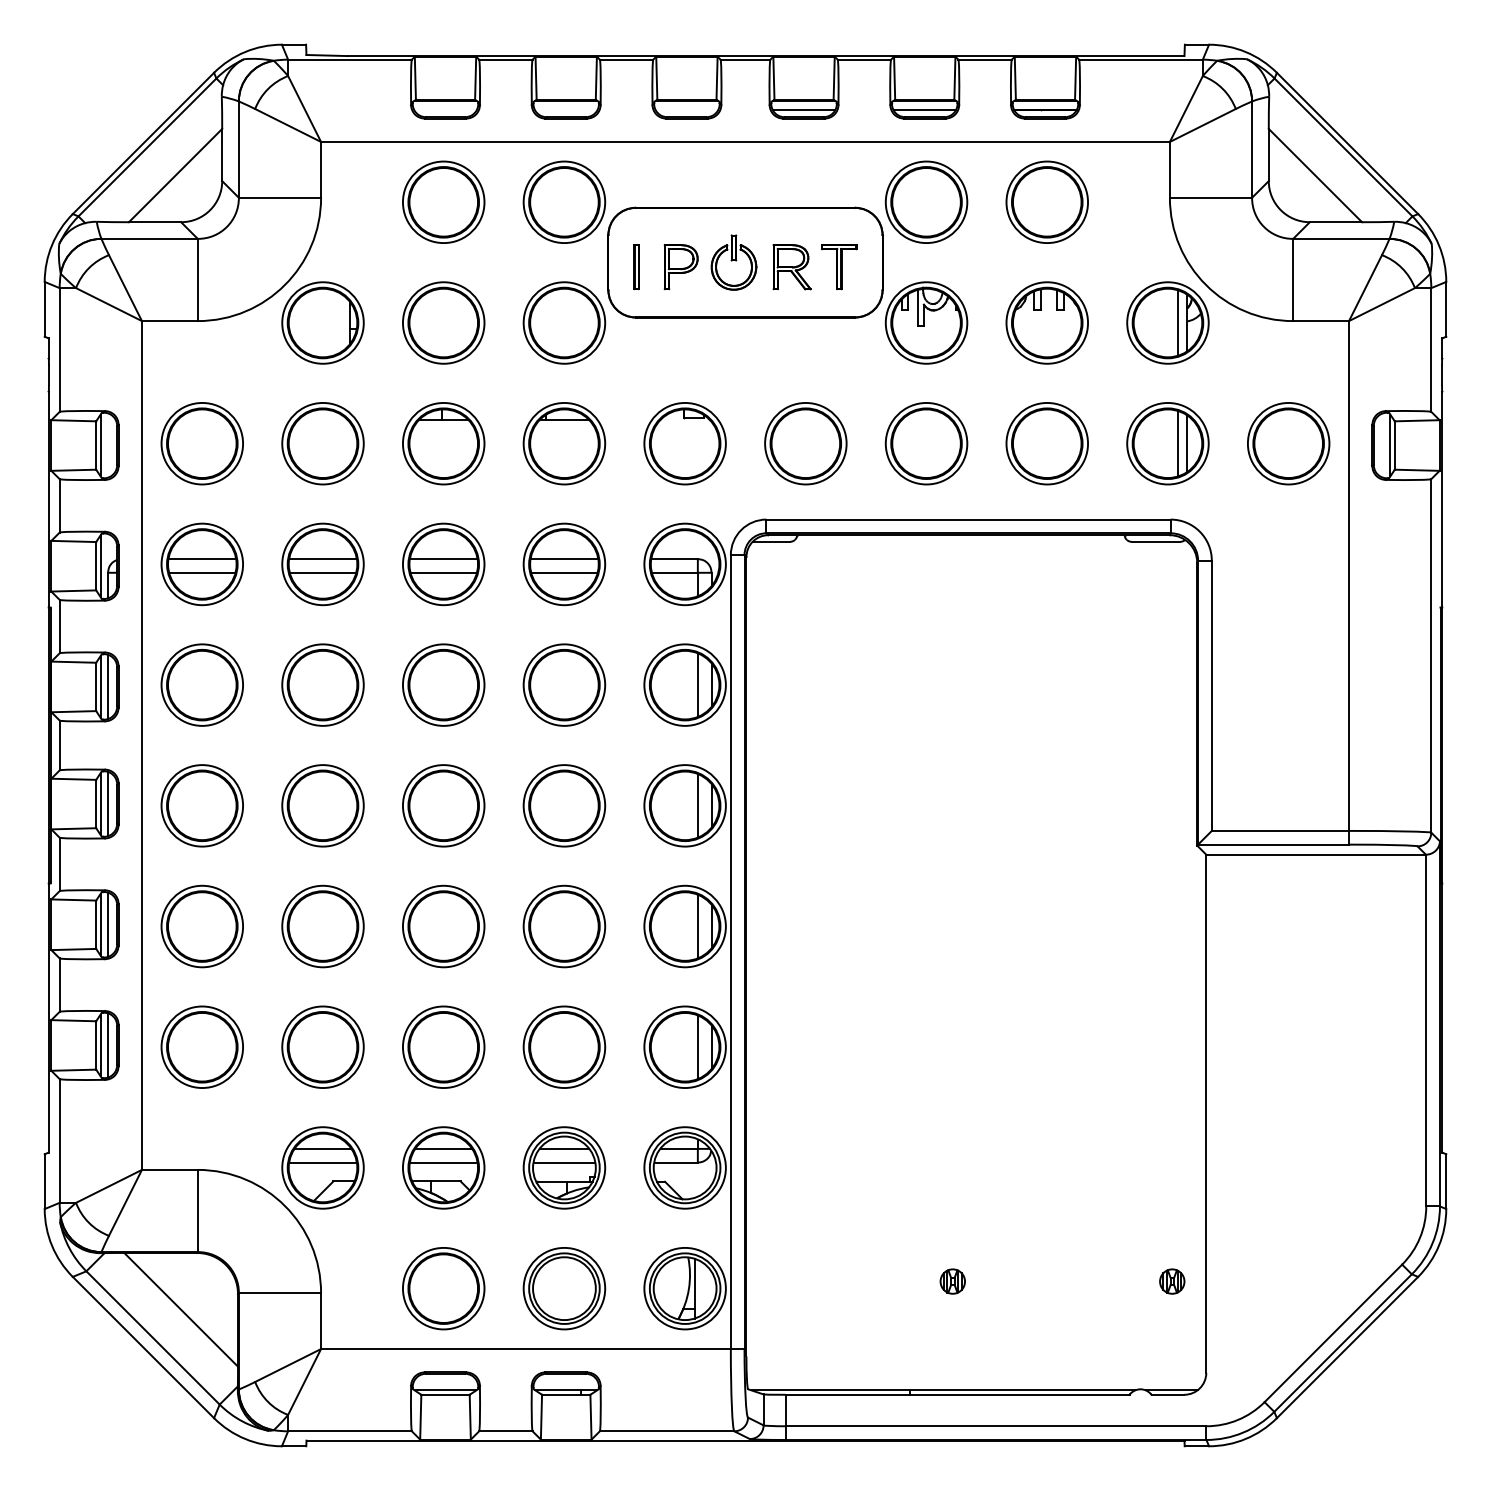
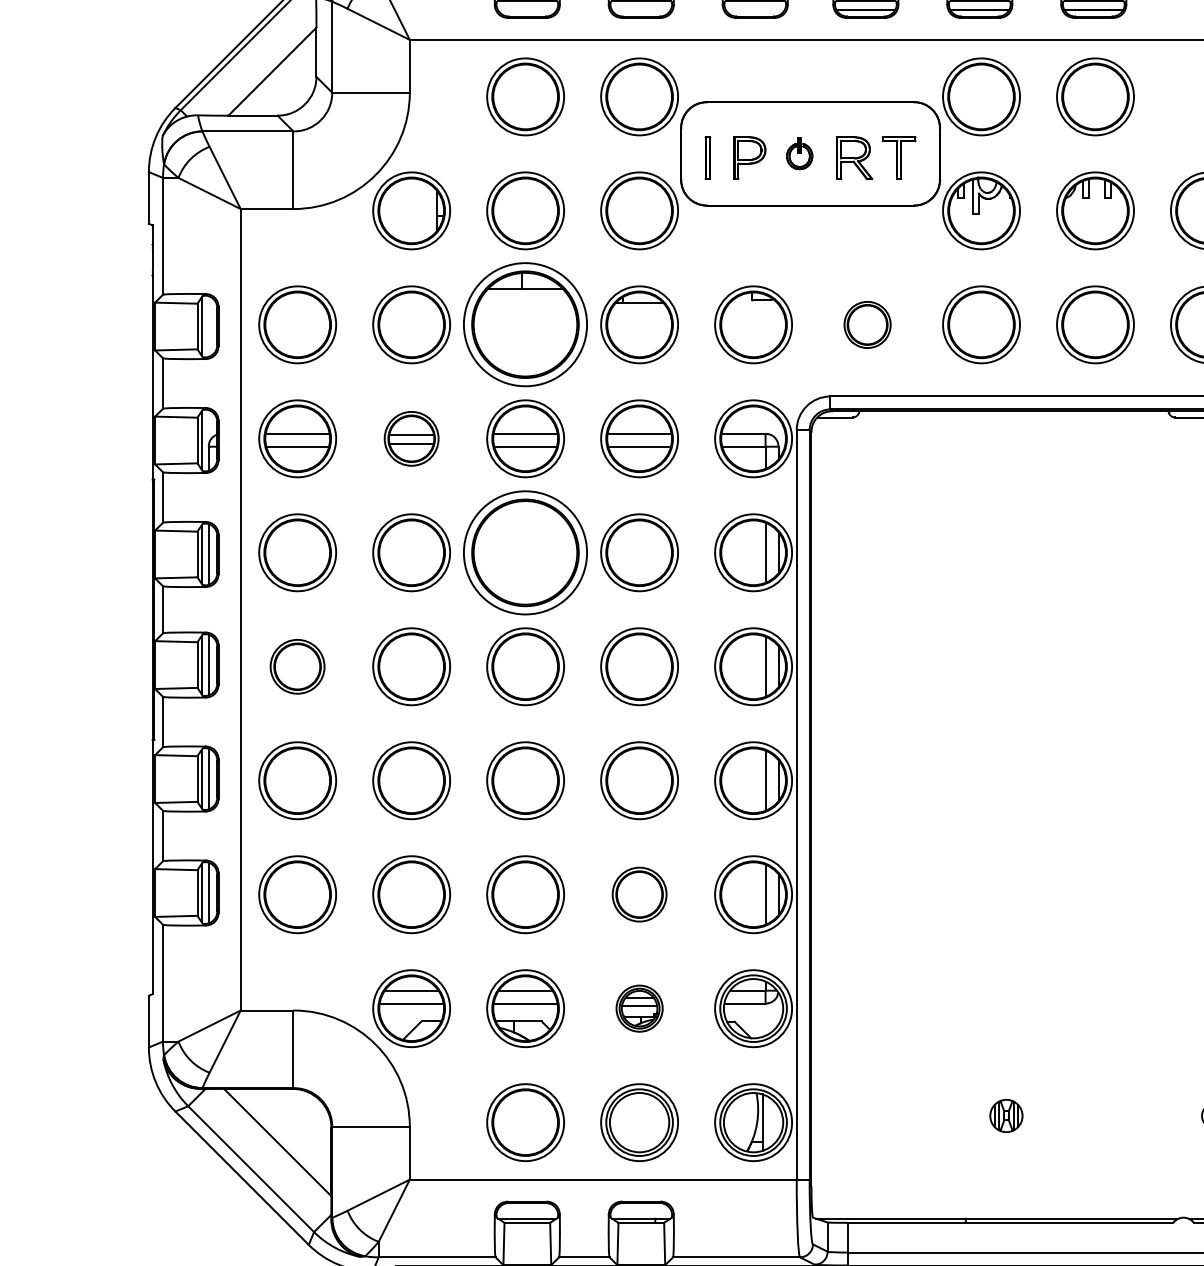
part: (733, 262) -> (799, 153), size x0.6
part: (443, 443) -> (525, 324), size x1.6
part: (805, 443) -> (867, 324), size x0.6
part: (322, 564) -> (411, 438), size x0.7
part: (443, 684) -> (525, 552), size x1.6
part: (201, 805) -> (296, 666), size x0.7
part: (564, 1046) -> (639, 893), size x0.7
part: (564, 1167) -> (639, 1008), size x0.6
part: (952, 1281) -> (1006, 1115), size x1.4

